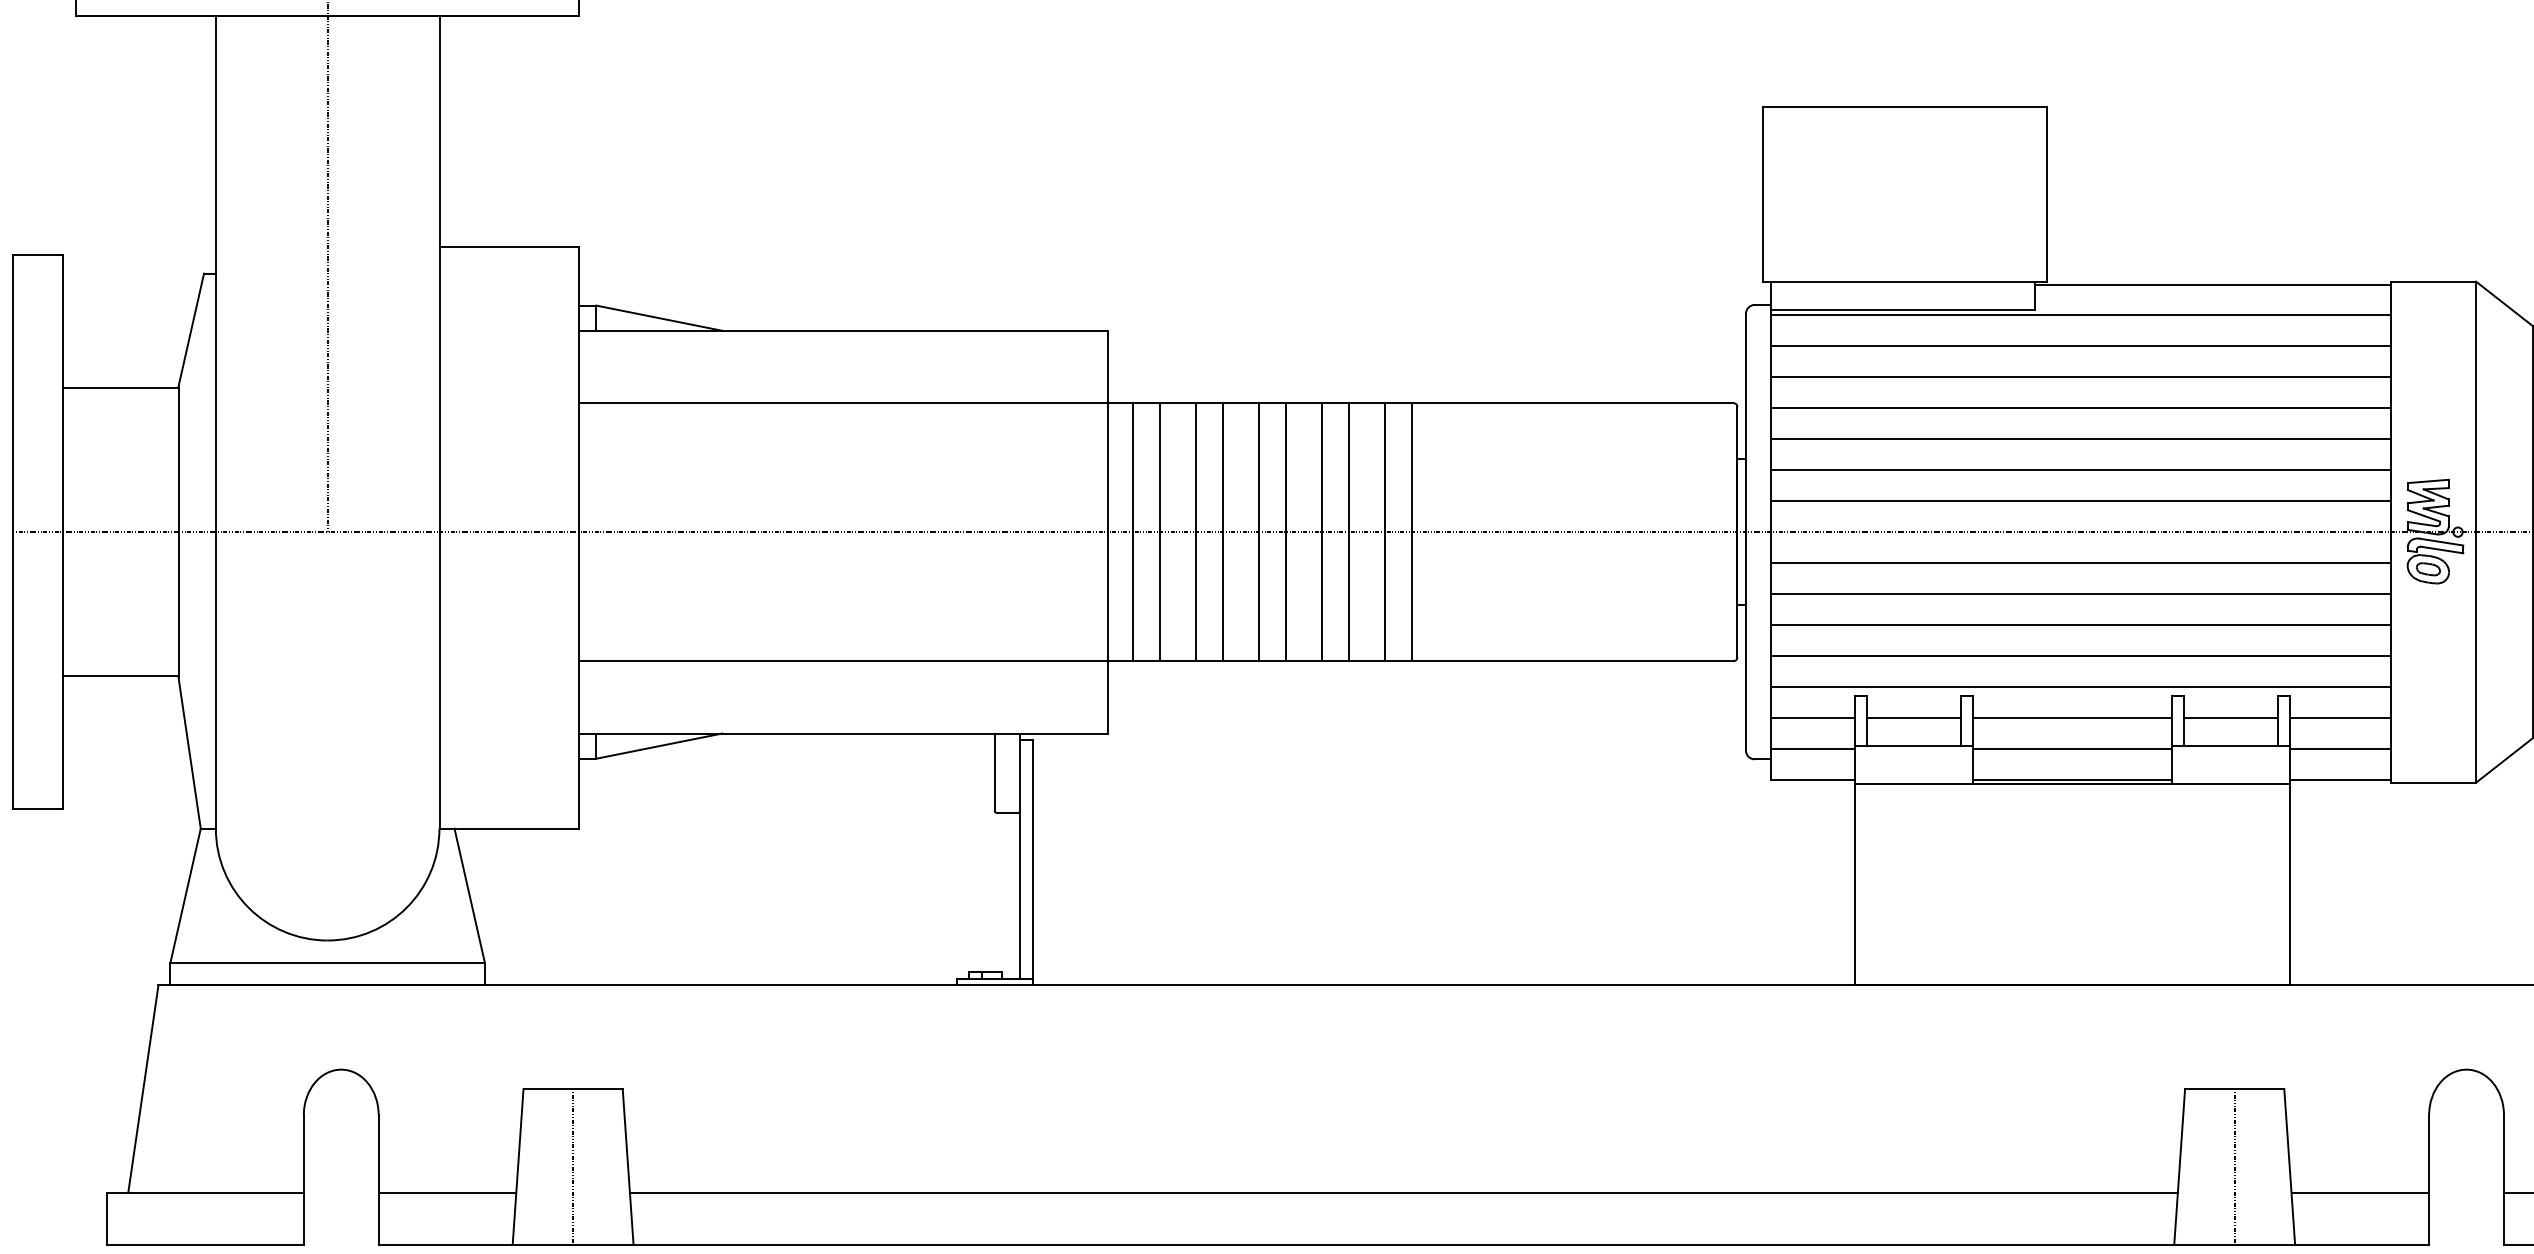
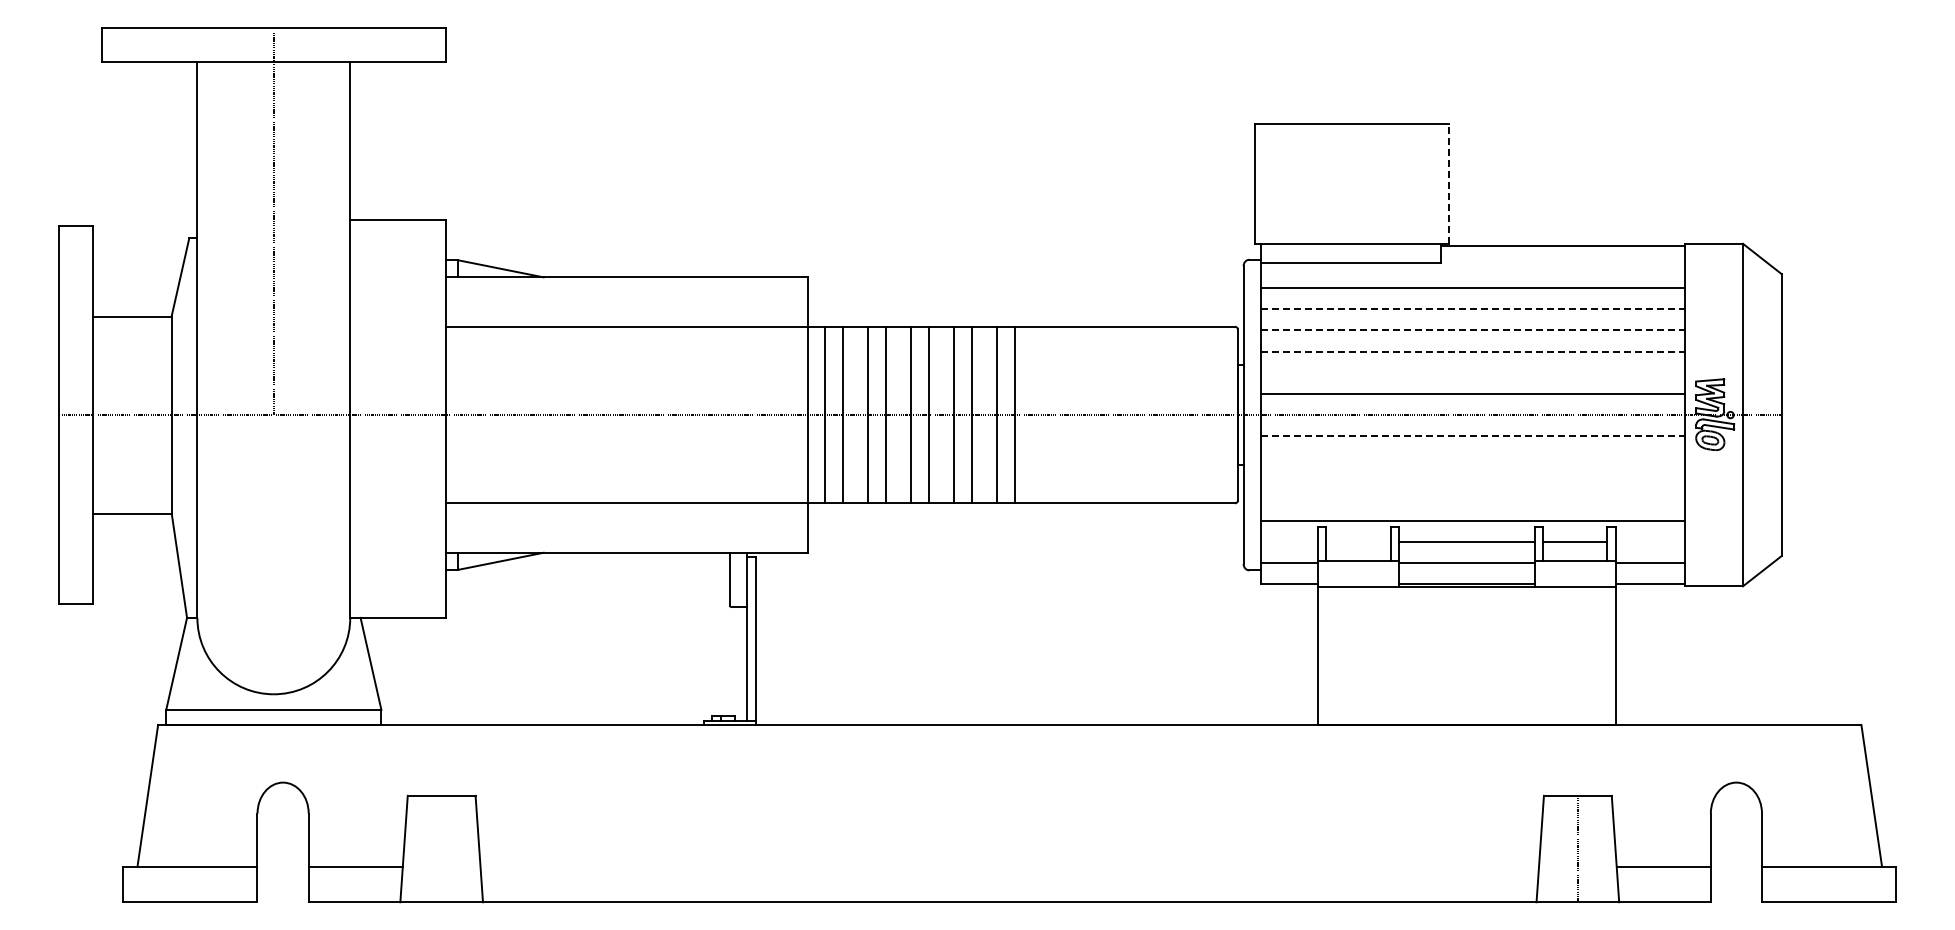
line: (2046, 193) -> (1449, 183), solid -> dashed
line: (2080, 314) -> (1472, 266), removed
line: (2080, 377) -> (1472, 309), solid -> dashed
line: (2080, 408) -> (1472, 330), solid -> dashed
line: (2080, 439) -> (1472, 351), solid -> dashed
line: (2080, 469) -> (1472, 372), removed
line: (2080, 563) -> (1472, 436), solid -> dashed
line: (2080, 594) -> (1472, 457), removed
line: (2080, 624) -> (1472, 478), removed
line: (2080, 655) -> (1472, 499), removed
line: (1812, 718) -> (1289, 542), removed
line: (1913, 718) -> (1358, 542), removed
line: (2339, 718) -> (1649, 542), removed
line: (572, 1166) -> (441, 848), removed
line: (1403, 1192) -> (1009, 866), removed

